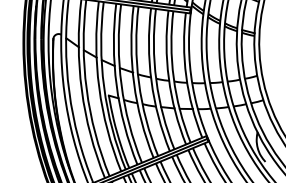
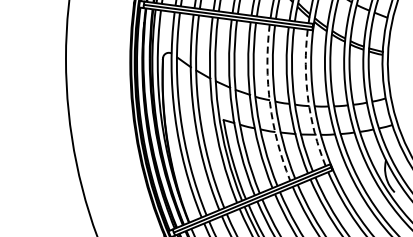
arc: (186, 76) -> (308, 99), solid -> dashed
arc: (151, 81) -> (270, 104), solid -> dashed

